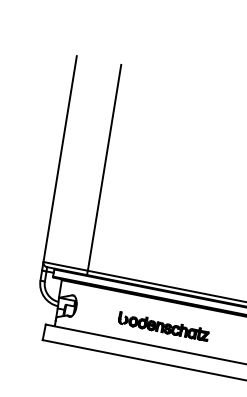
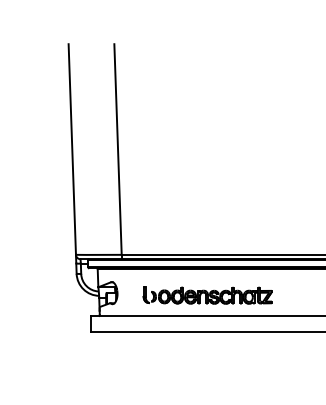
part: (163, 326) -> (207, 295), size x1.4

